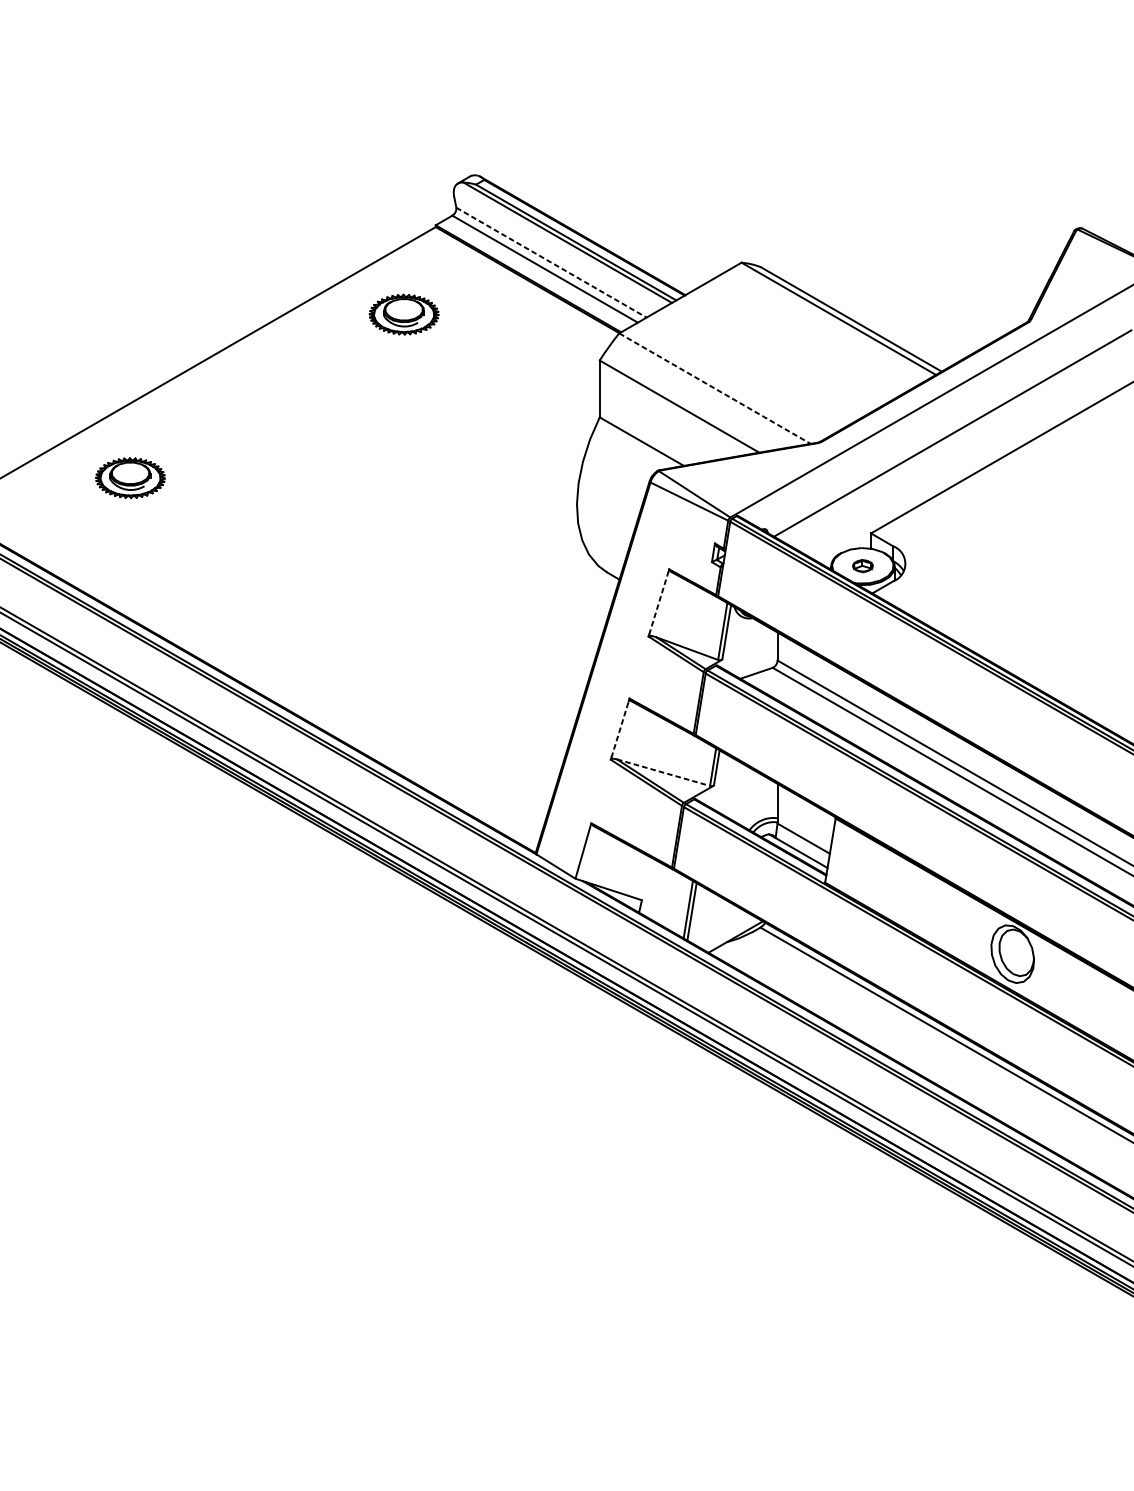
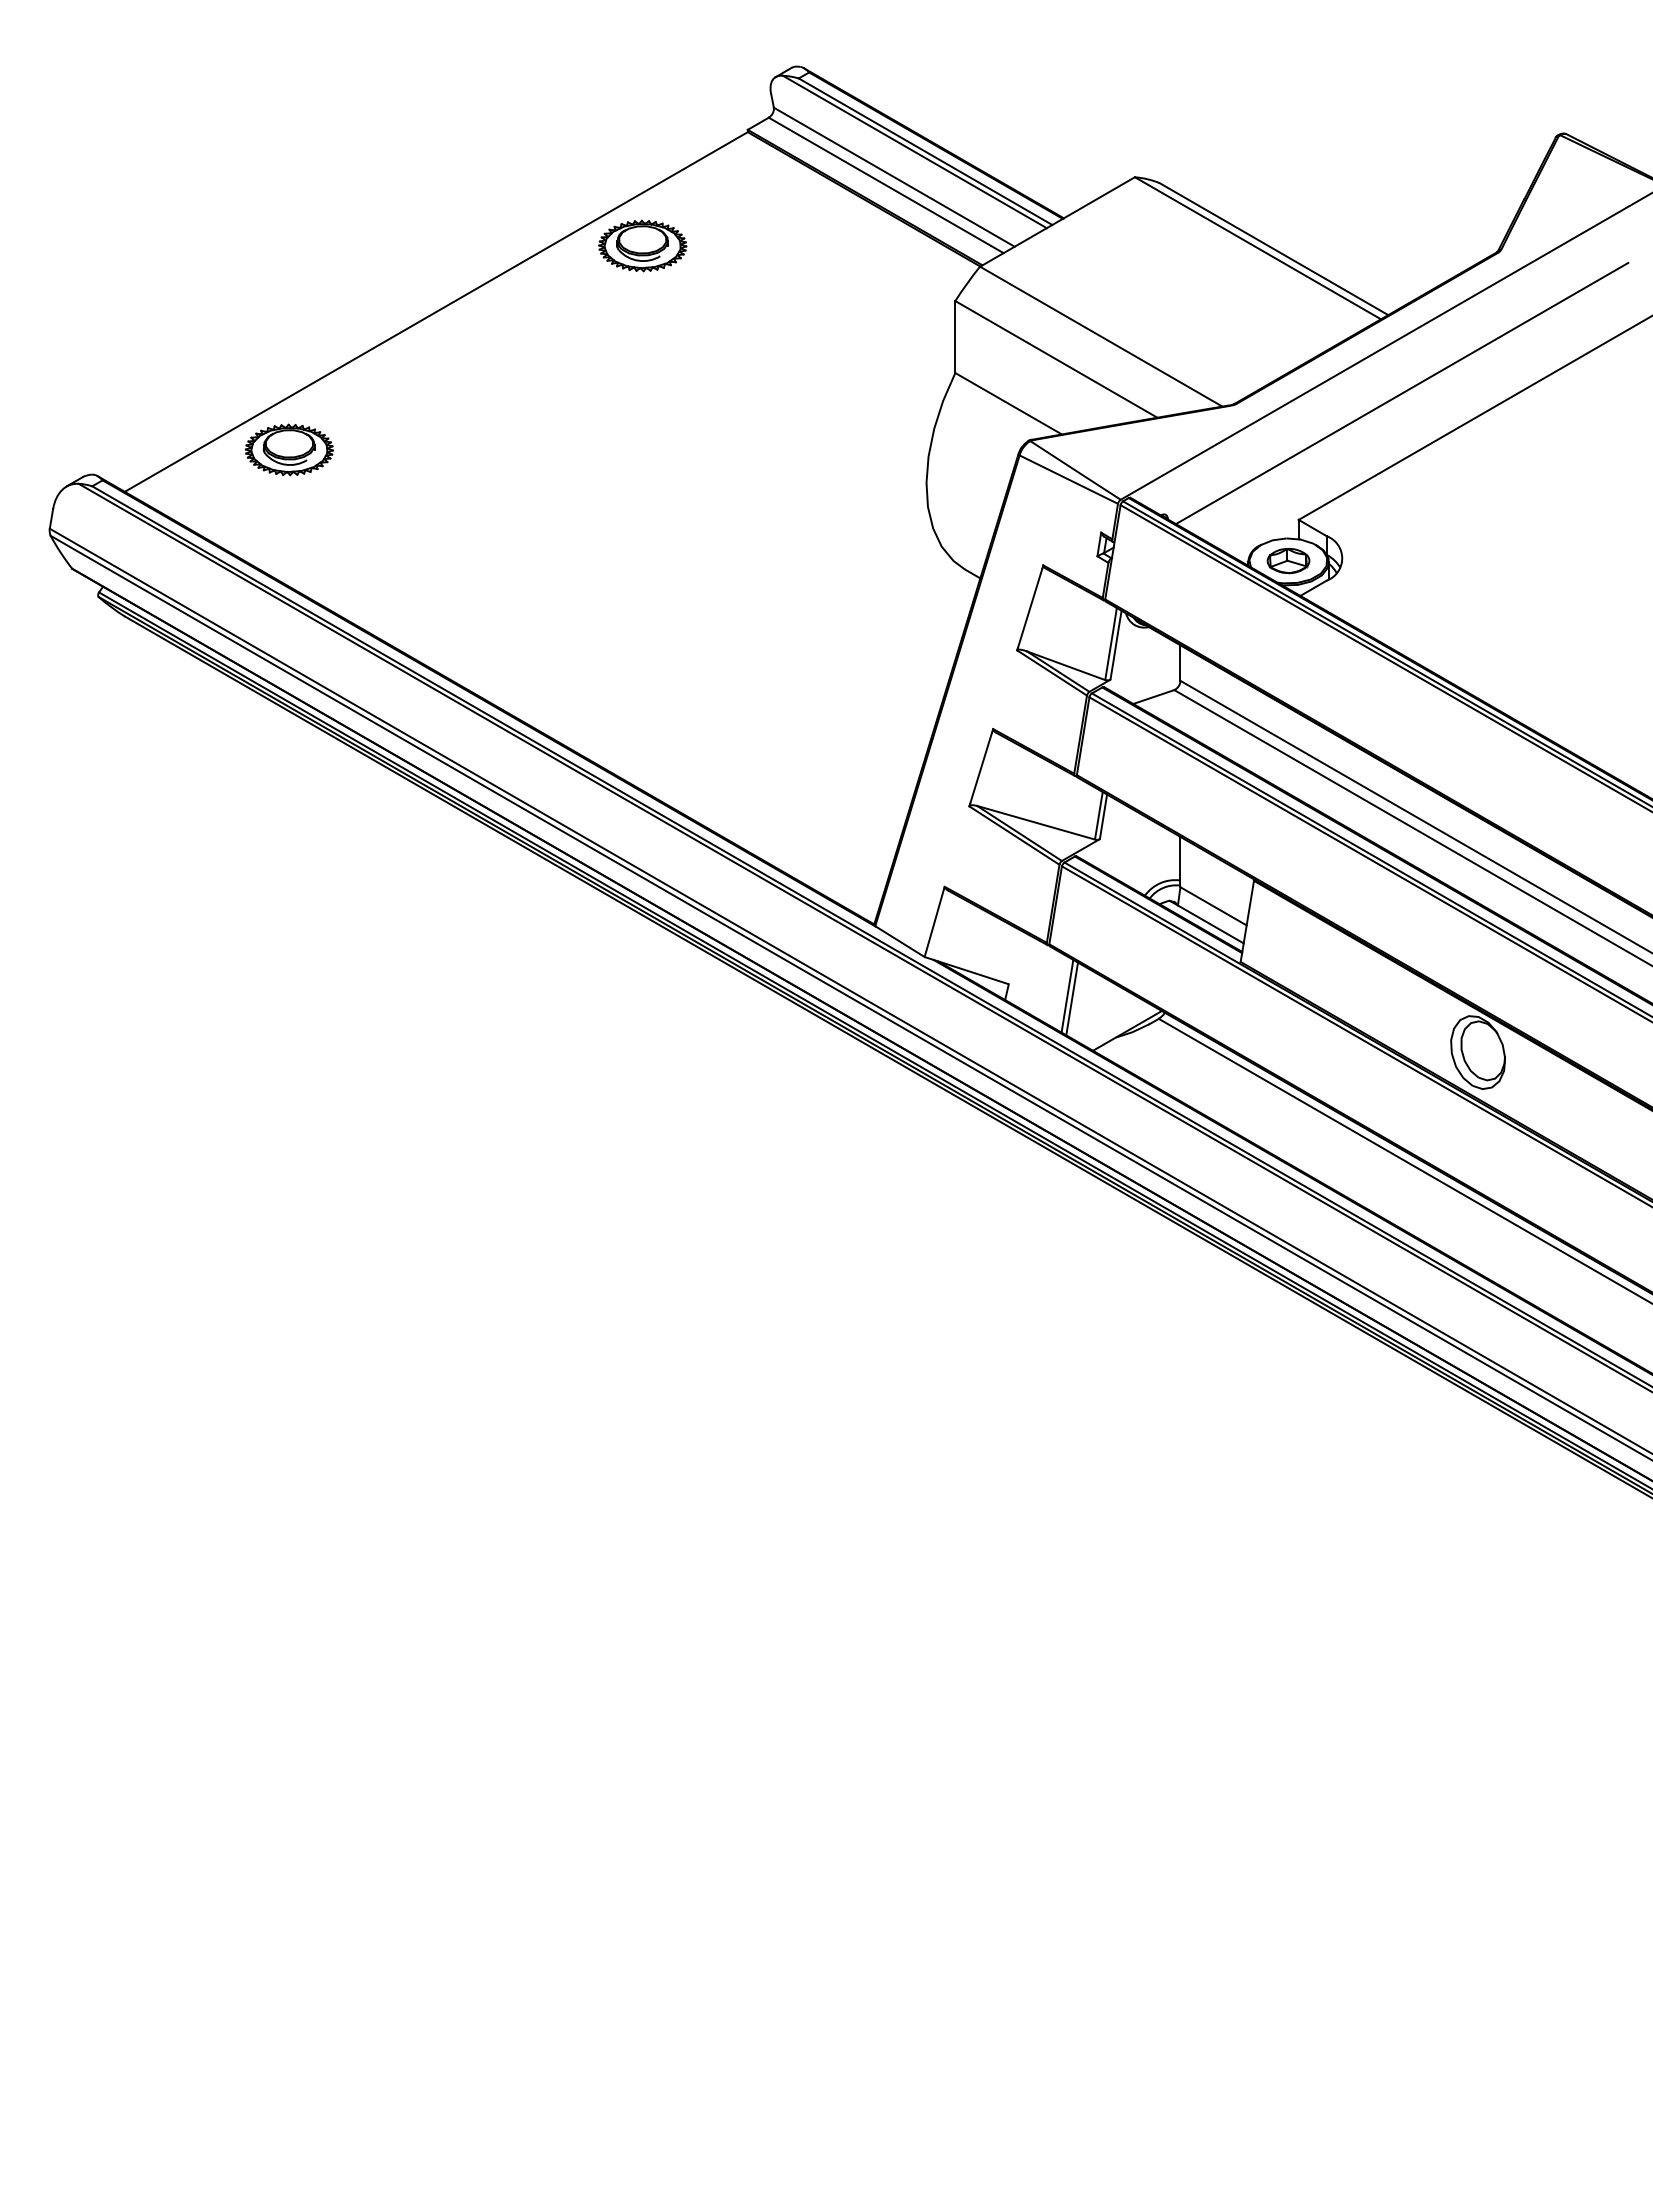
line: (551, 262) -> (894, 177), dashed -> solid
part: (403, 314) -> (642, 245), moved
line: (715, 388) -> (1101, 336), dashed -> solid
part: (129, 477) -> (288, 449), moved
part: (862, 566) -> (1288, 561), size x1.67
line: (659, 603) -> (1030, 608), dashed -> solid
line: (620, 729) -> (981, 767), dashed -> solid
line: (663, 772) -> (1036, 822), dashed -> solid

